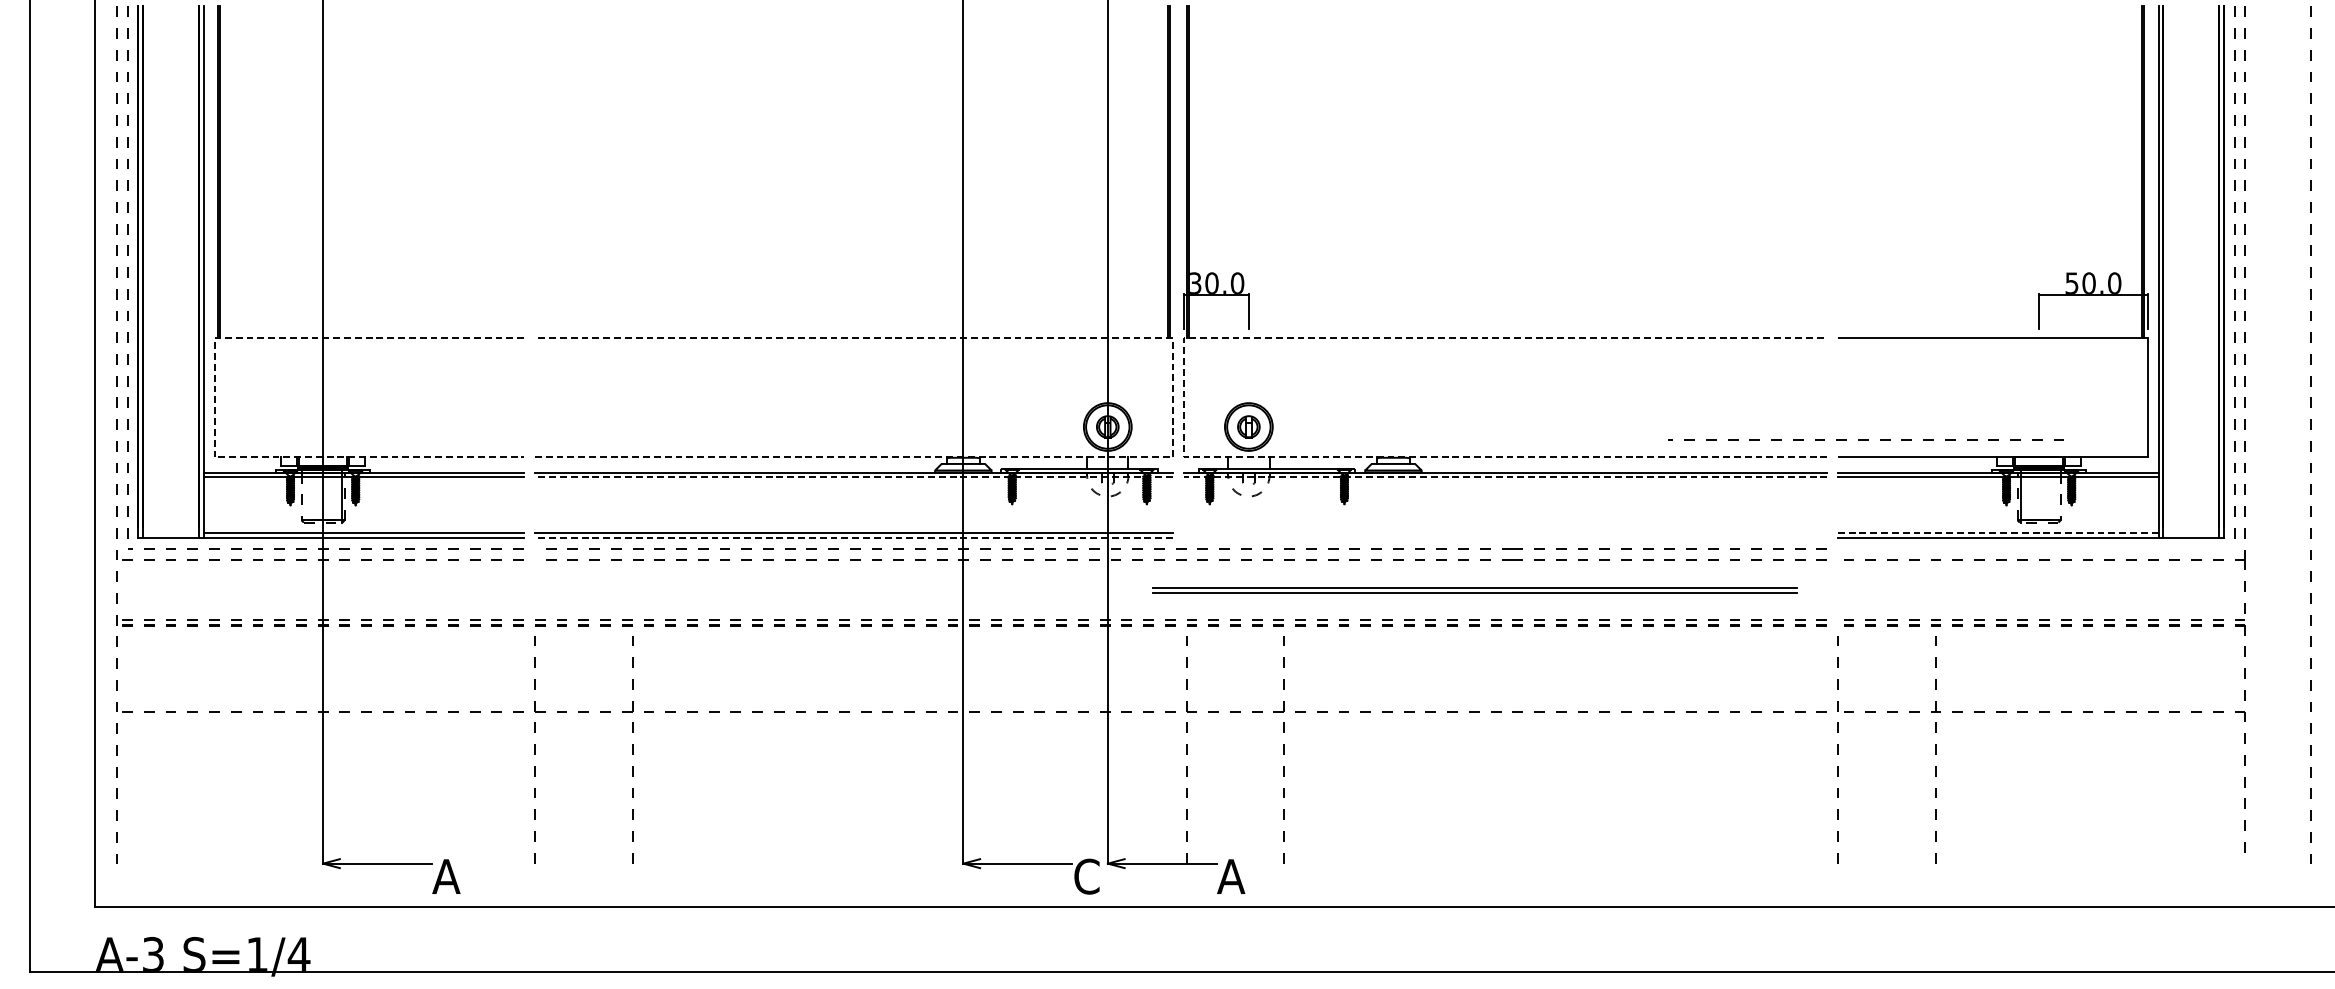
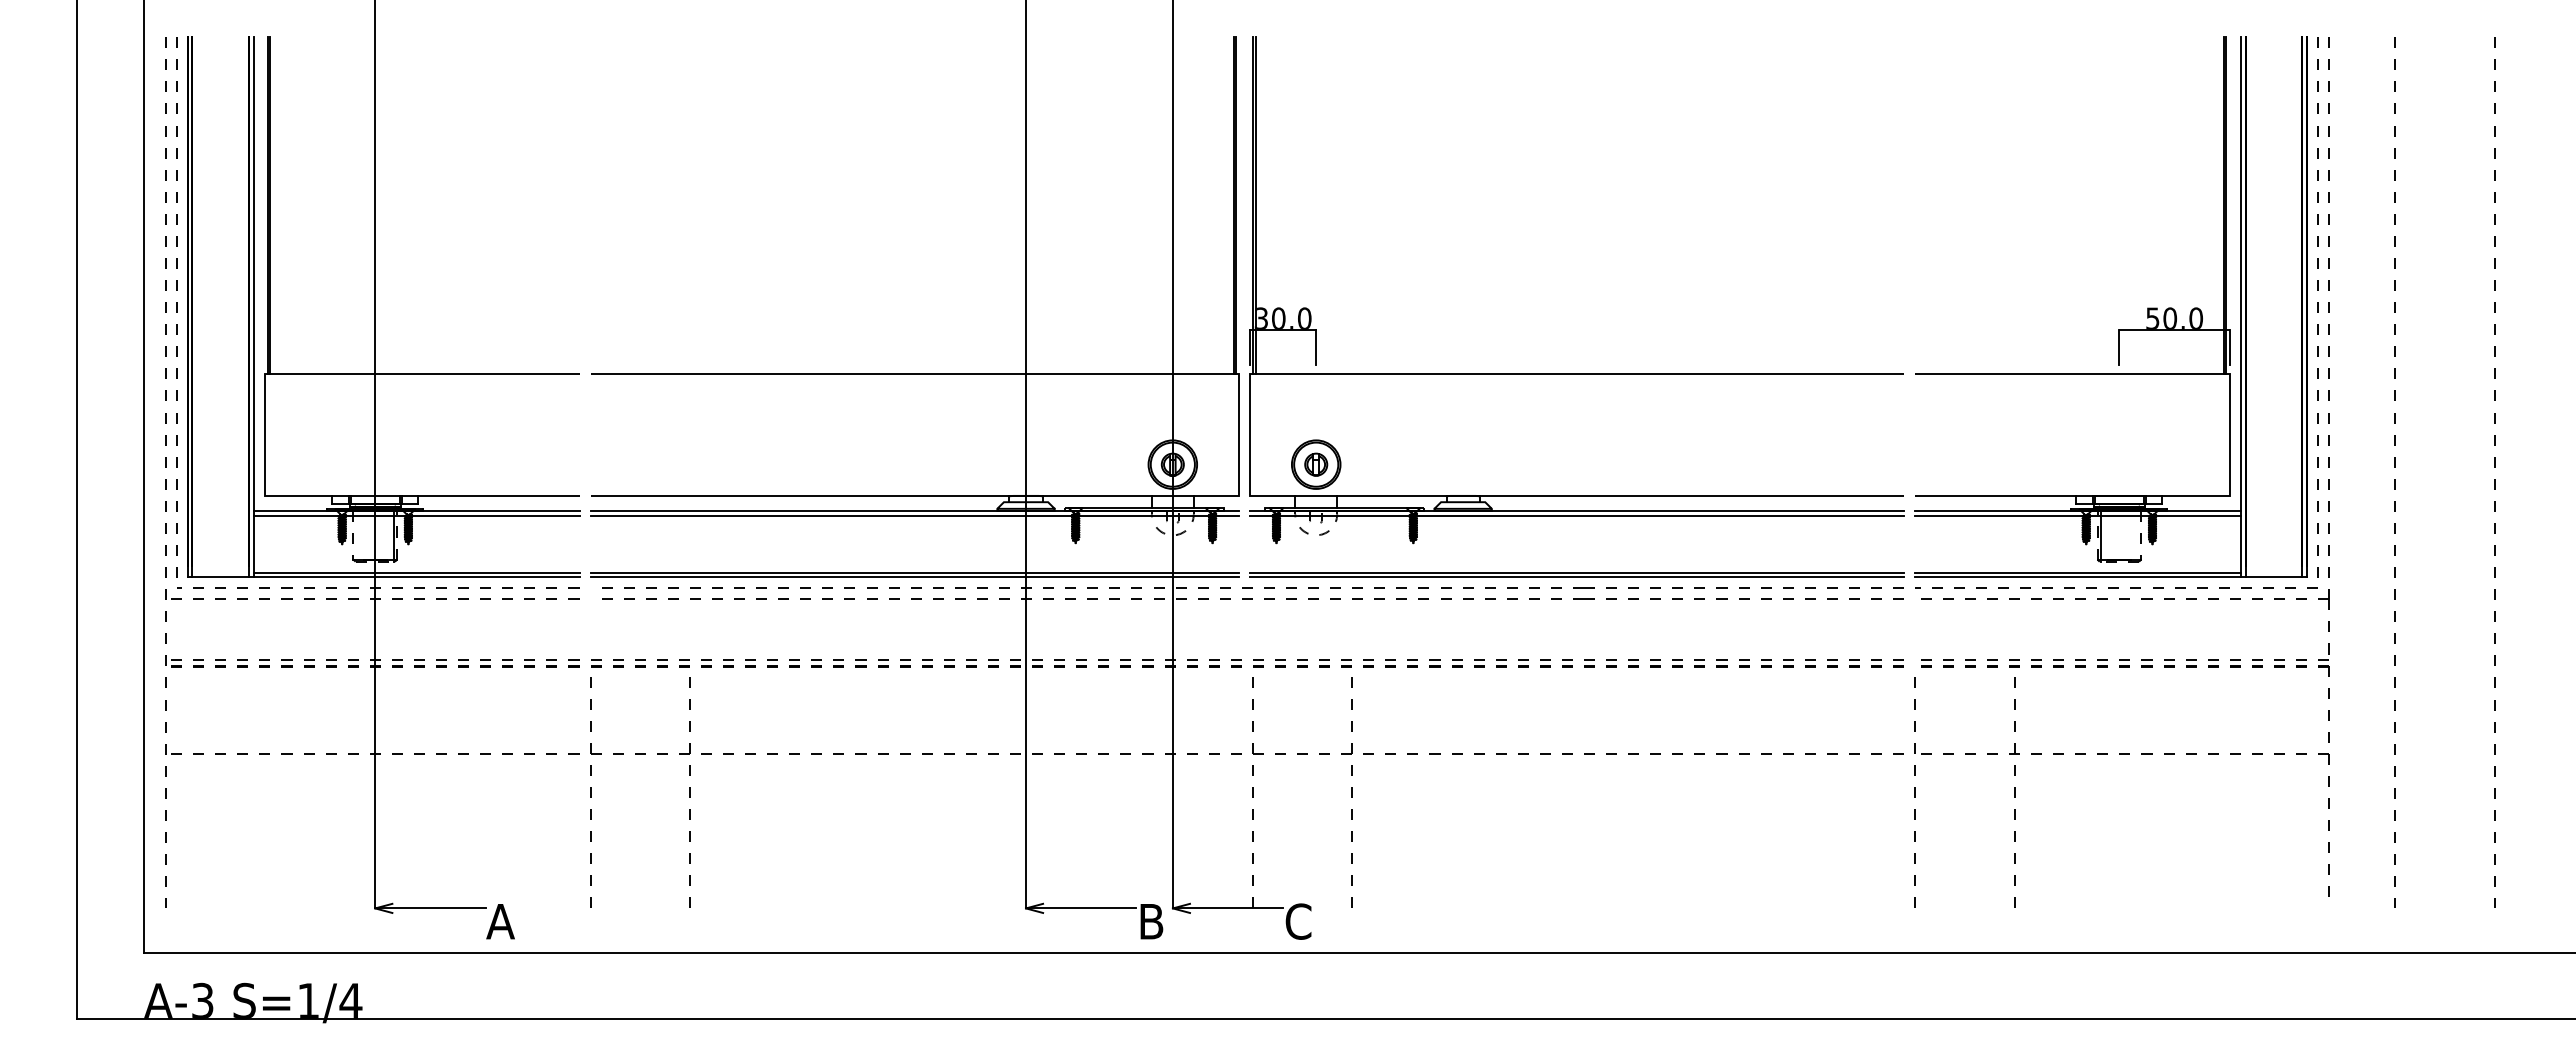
line: (214, 397) -> (264, 434), dashed -> solid
line: (1173, 397) -> (1239, 434), dashed -> solid
line: (1184, 397) -> (1250, 434), dashed -> solid
line: (1866, 439) -> (2116, 587), moved
line: (853, 477) -> (914, 515), dashed -> solid
line: (1504, 477) -> (1576, 515), dashed -> solid
line: (1998, 533) -> (2078, 572), dashed -> solid
line: (853, 538) -> (914, 577), dashed -> solid
part: (1474, 590) -> (1576, 574), moved
text: (1086, 876) -> (1151, 921), C -> B
text: (1231, 876) -> (1298, 921), A -> C

